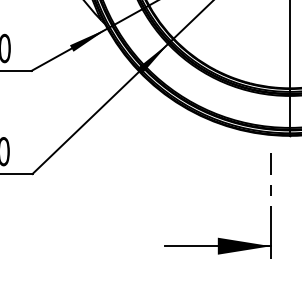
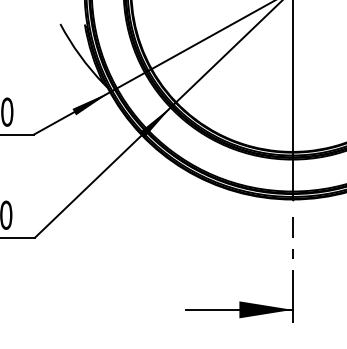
part: (217, 237) -> (239, 301), moved

